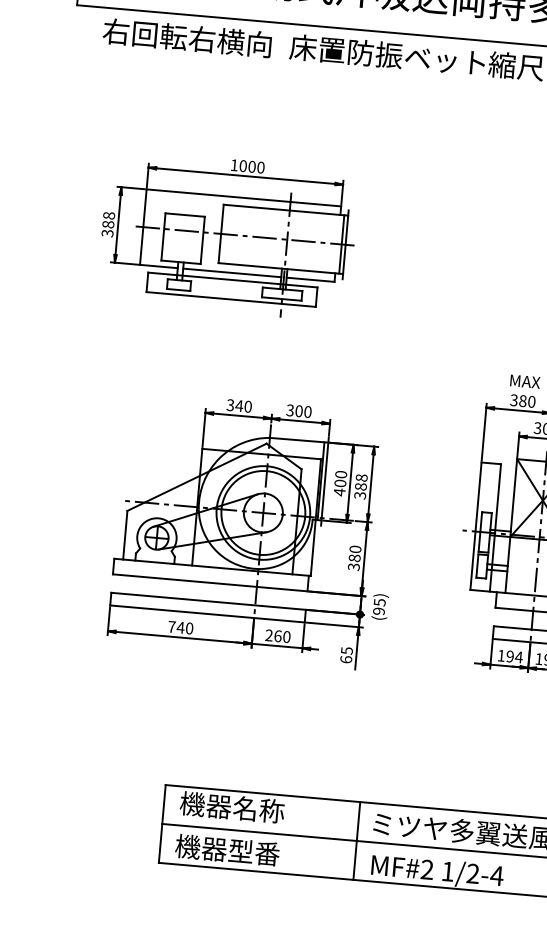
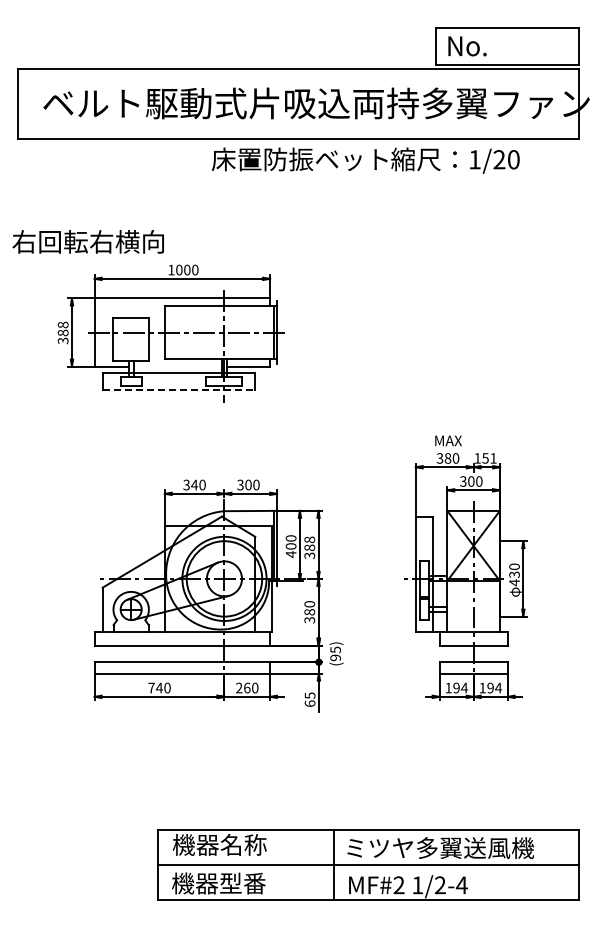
text: (186, 37) -> (87, 241), moved
line: (231, 272) -> (177, 366), removed
line: (231, 299) -> (179, 390), solid -> dashed

